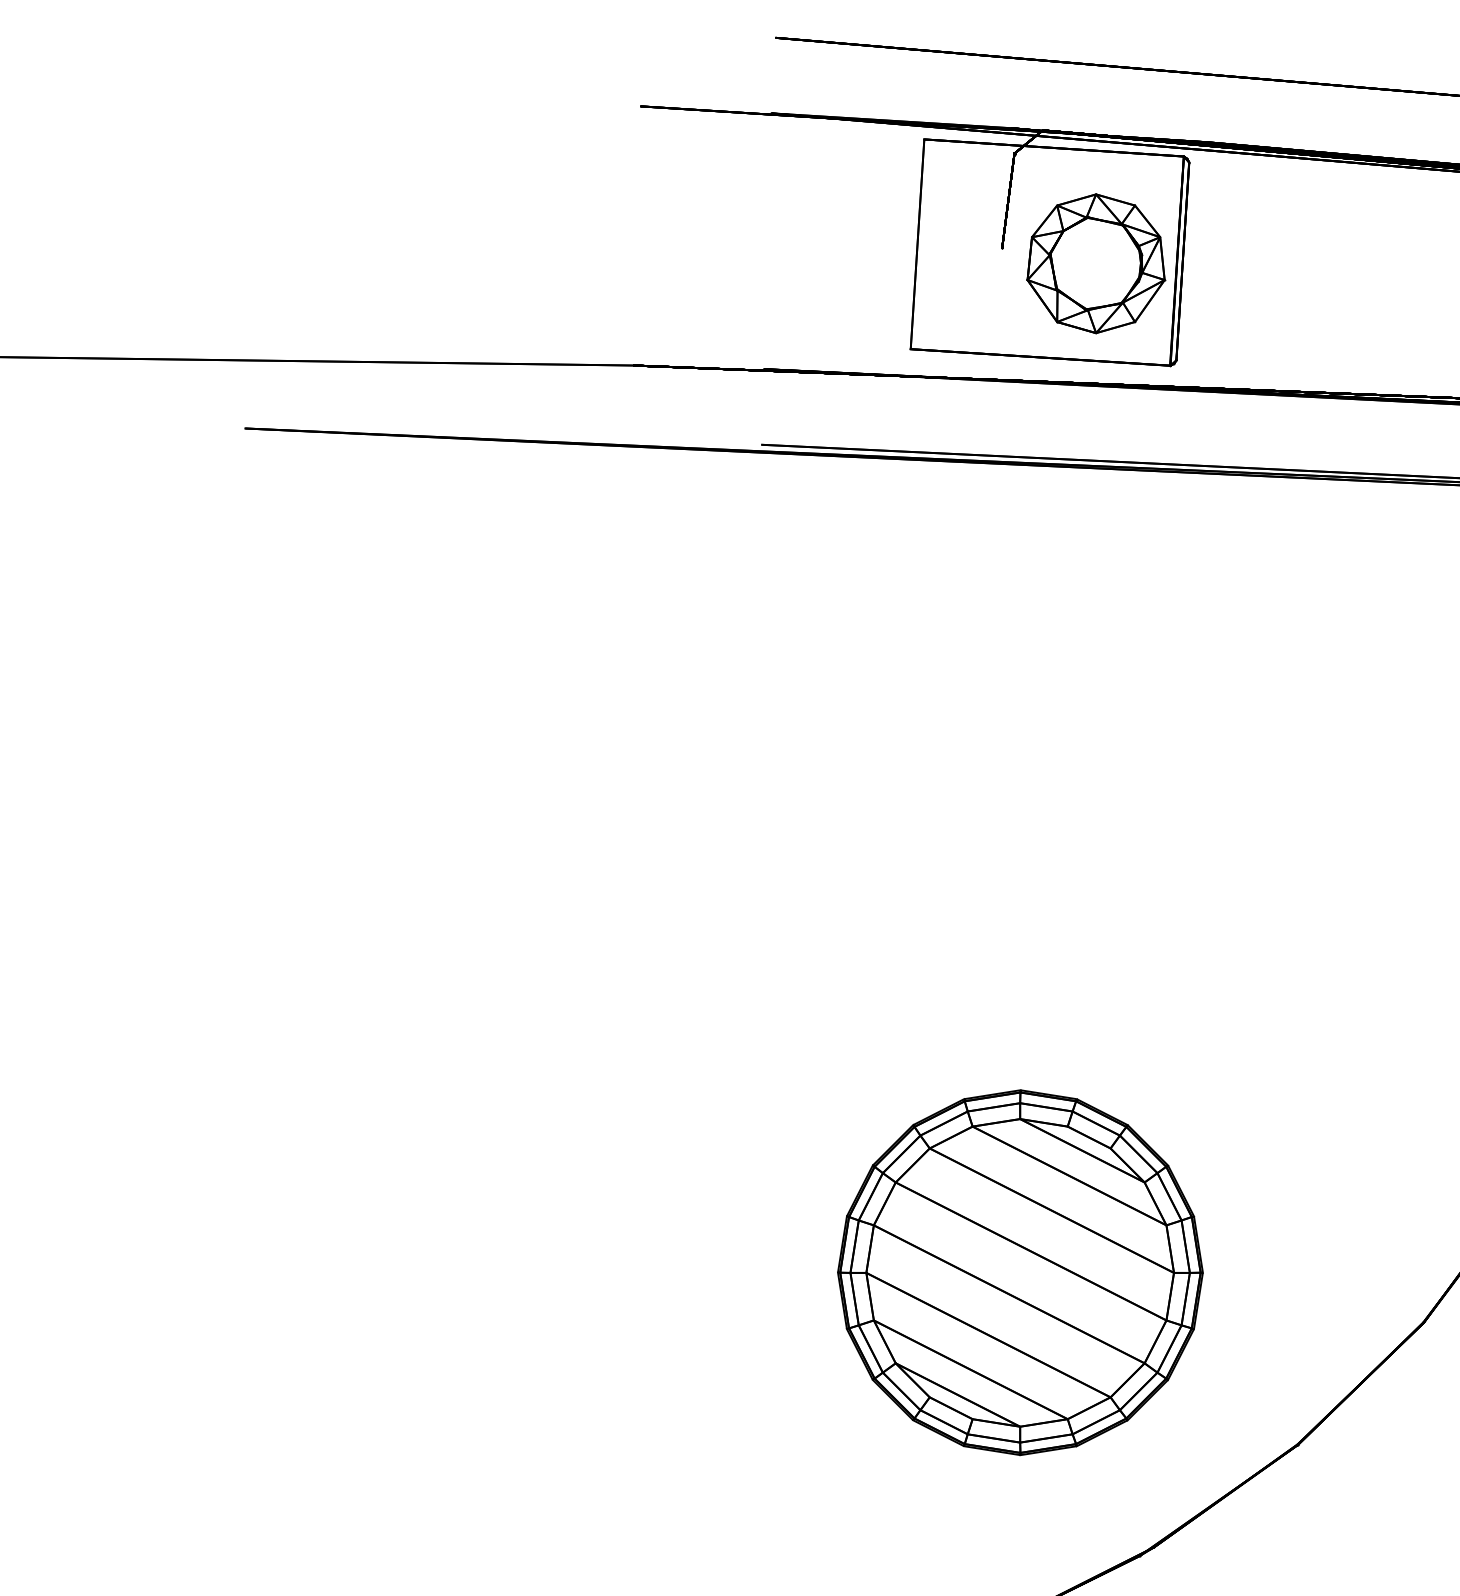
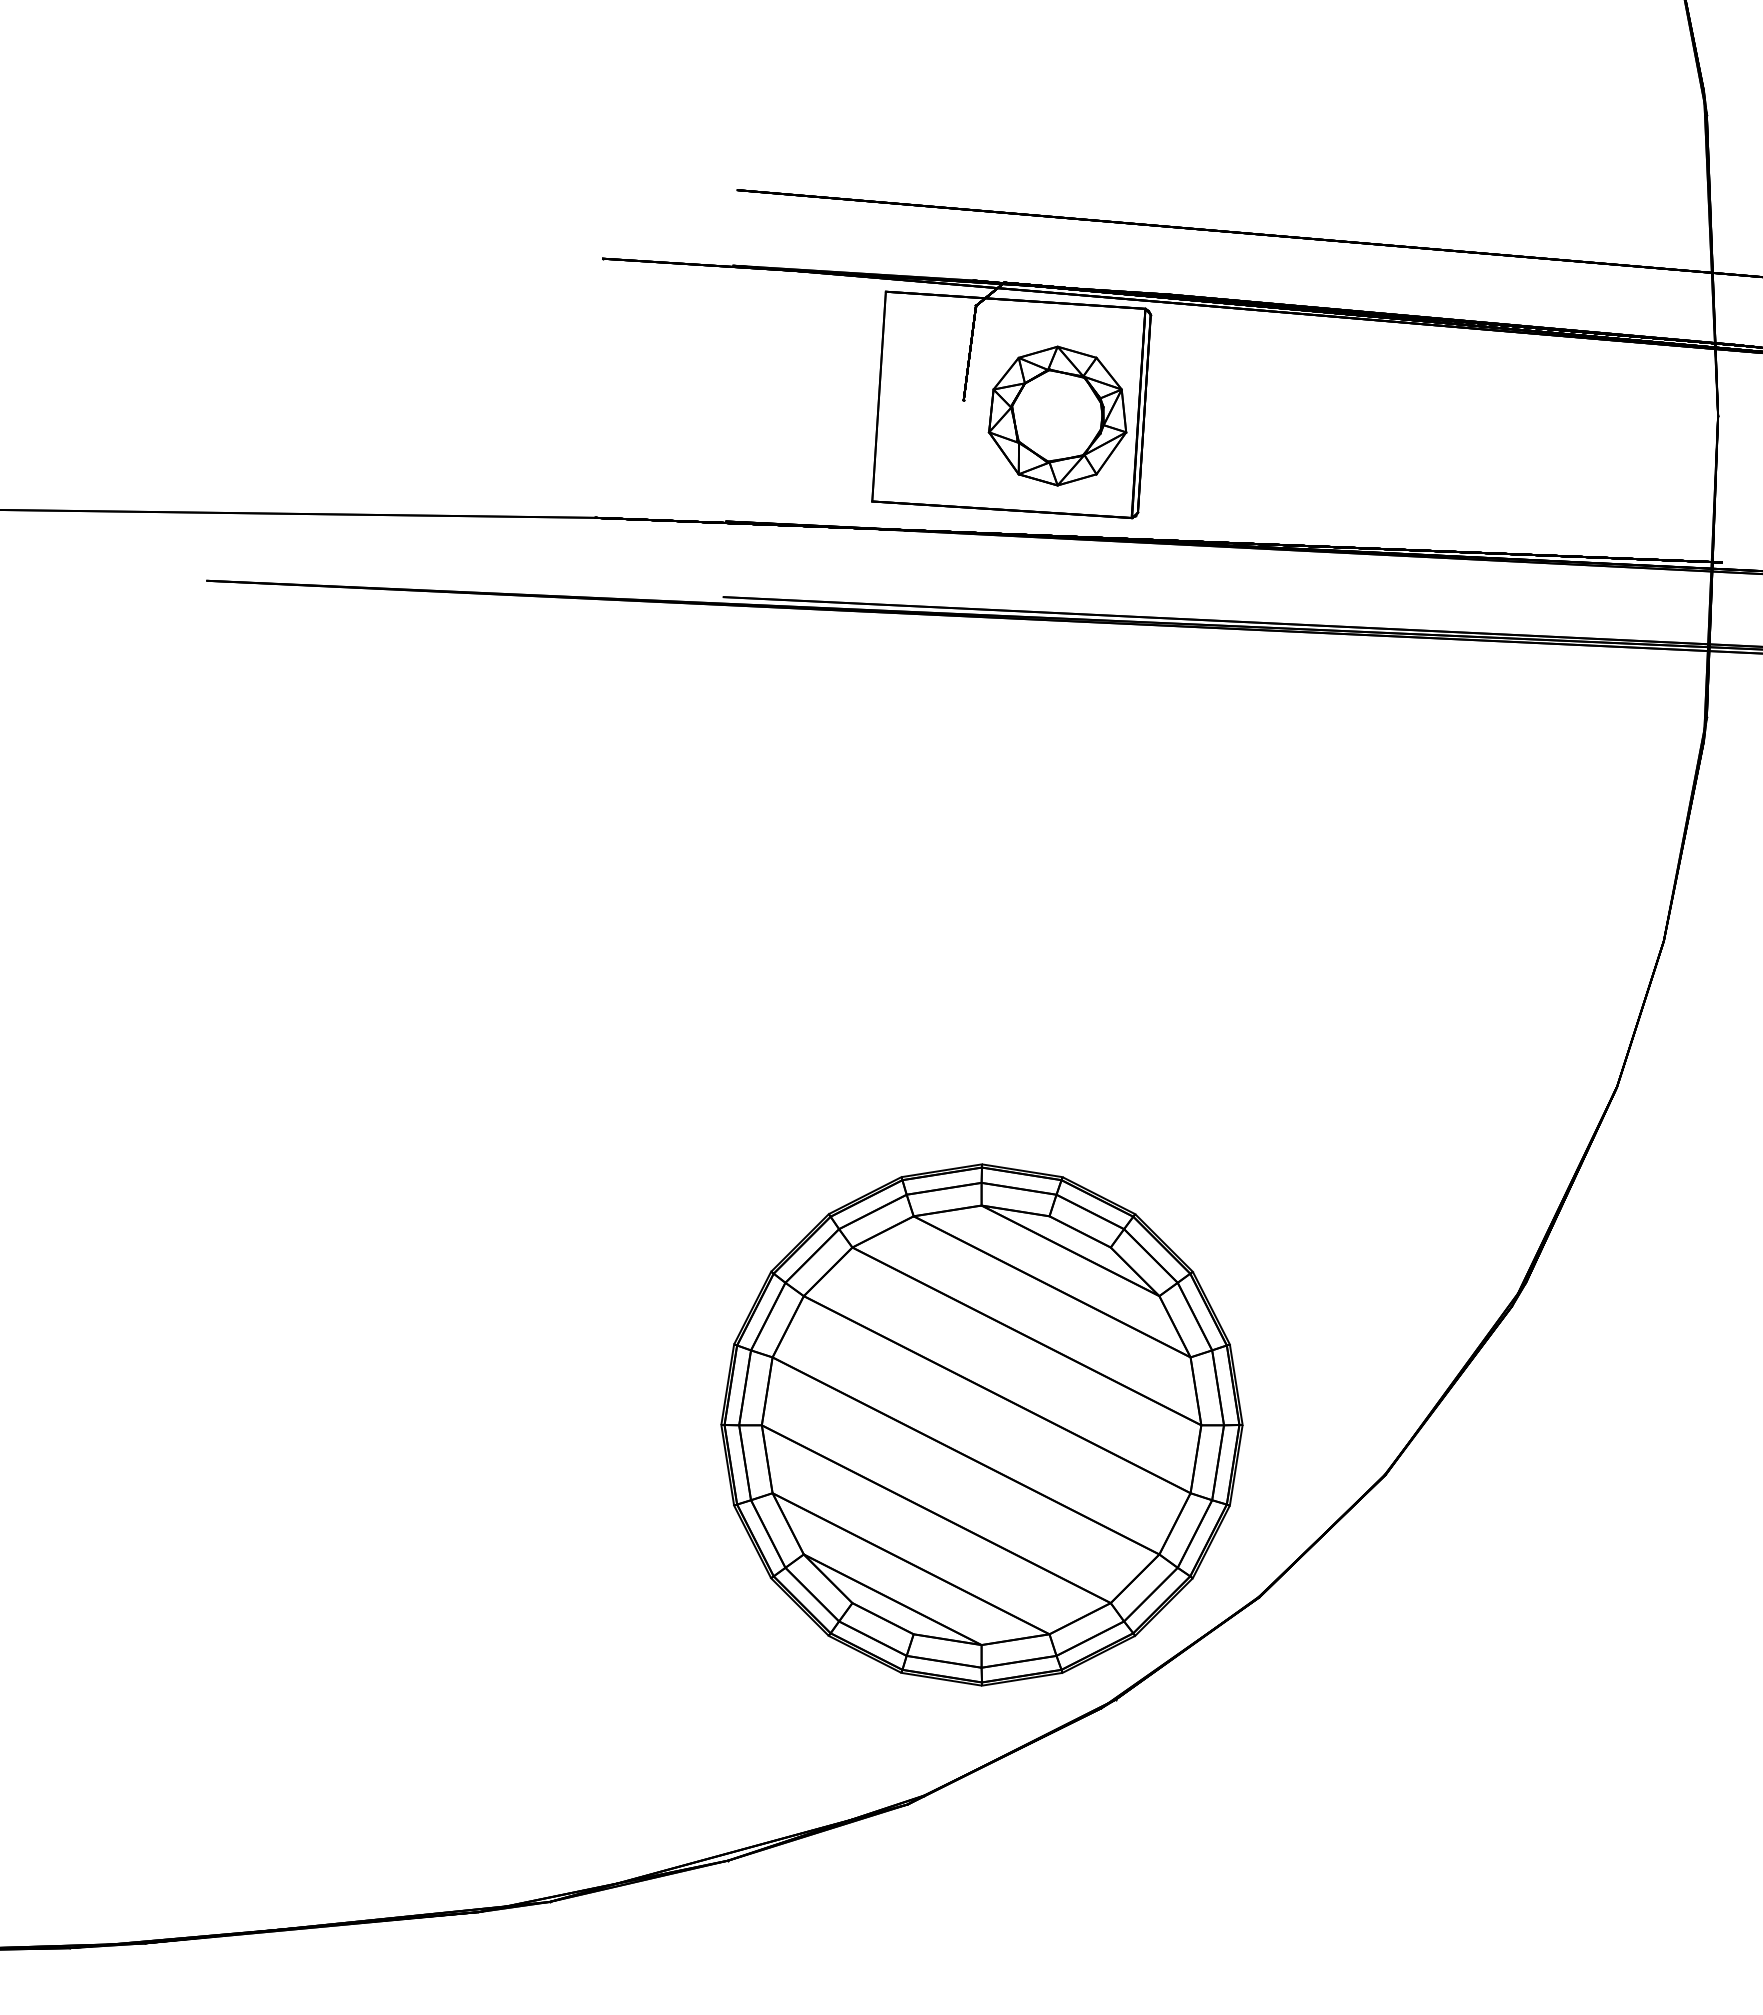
part: (1019, 1272) -> (981, 1424), size x1.43

